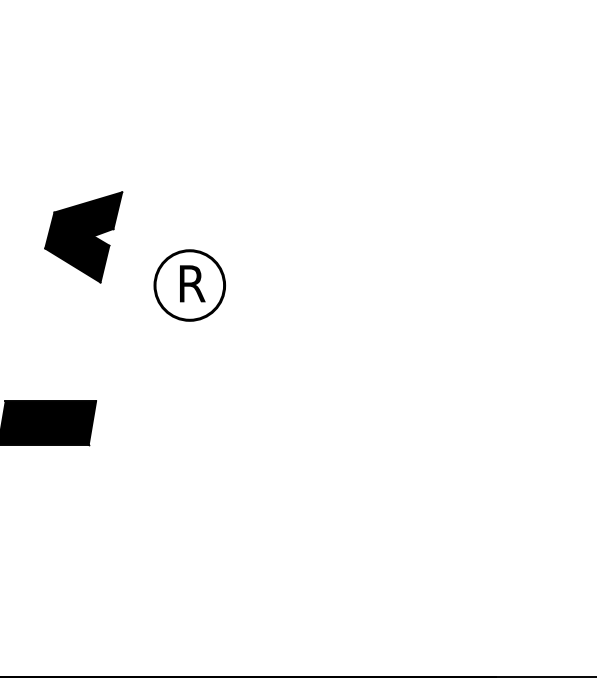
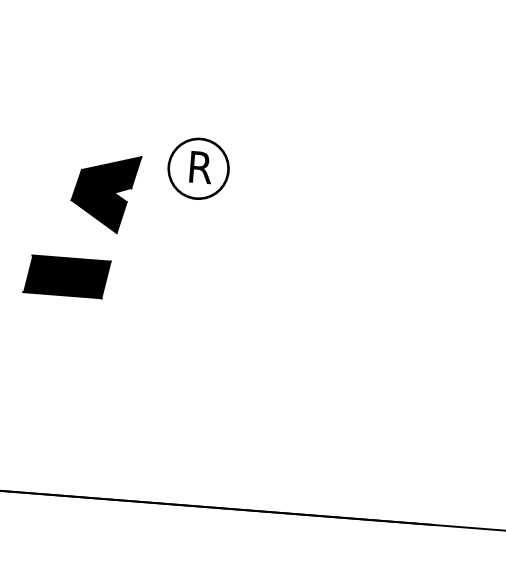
part: (83, 237) -> (105, 193), moved

